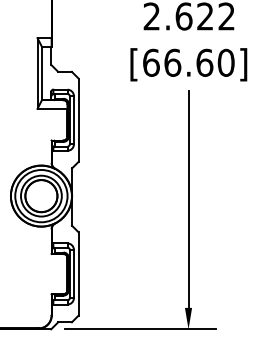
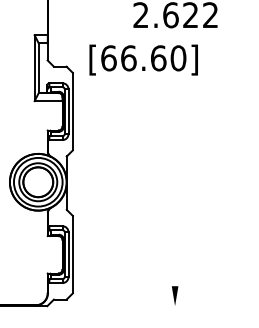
text: (188, 64) -> (143, 59), moved
line: (188, 199) -> (175, 185), removed
line: (139, 329) -> (129, 306), removed

